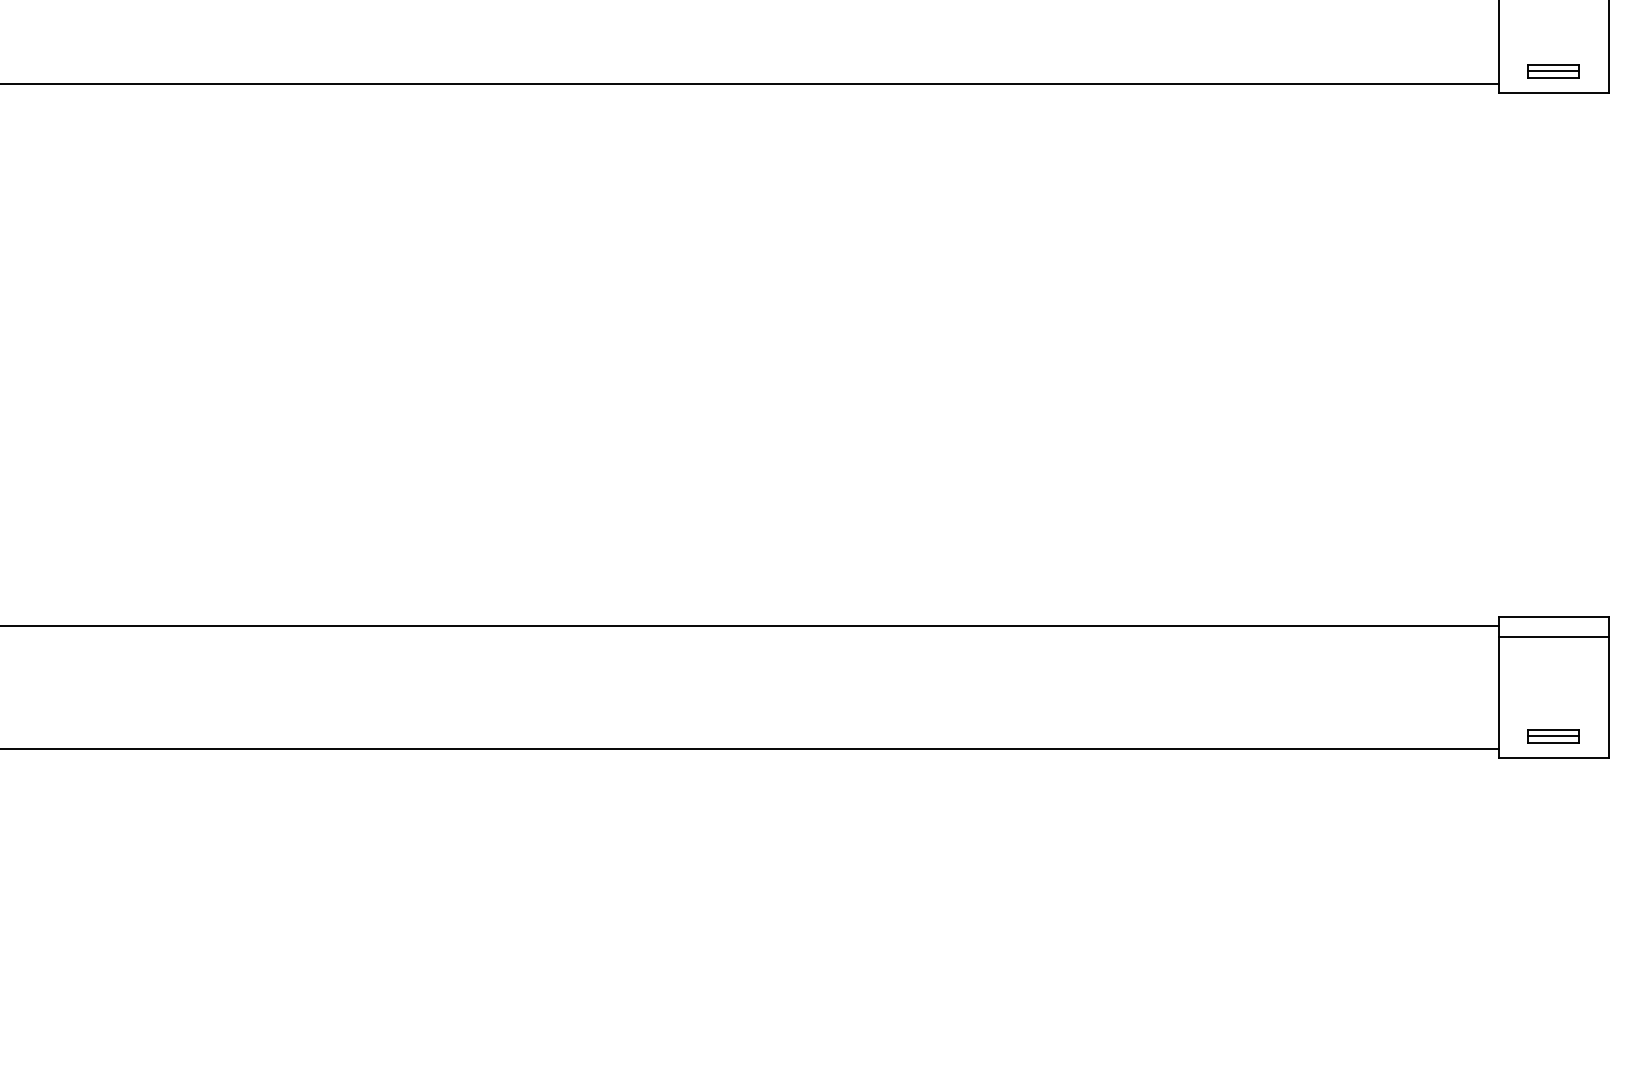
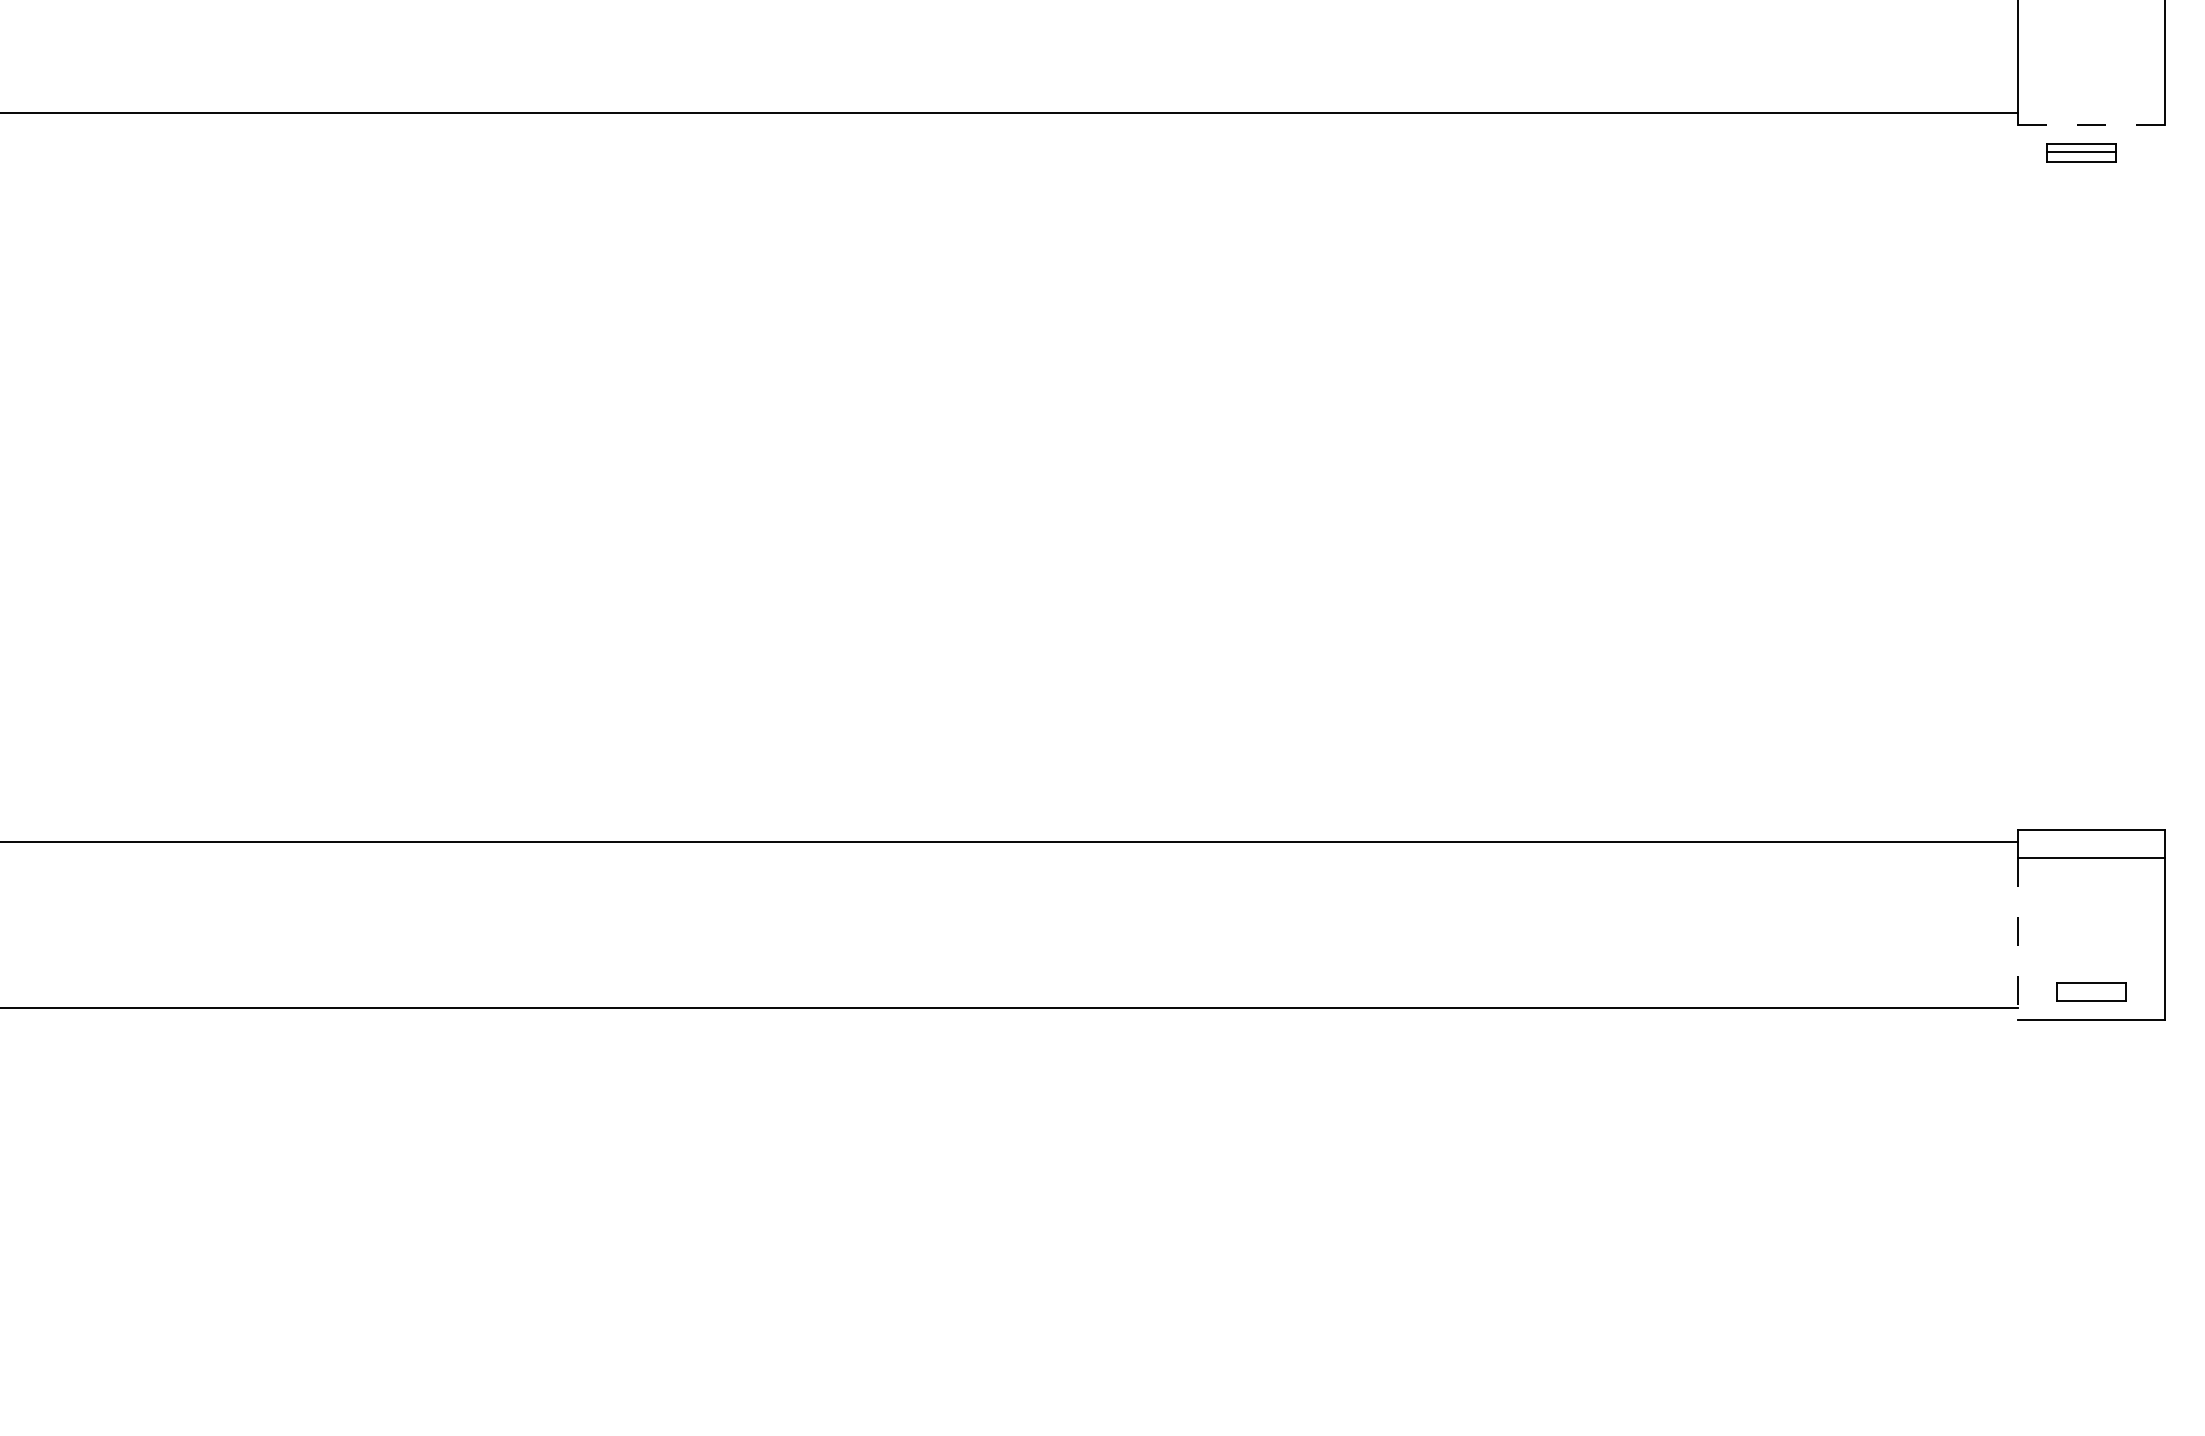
part: (1553, 70) -> (2081, 152), moved
line: (1553, 92) -> (2091, 124), solid -> dashed
line: (1498, 698) -> (2017, 939), solid -> dashed
line: (1553, 735) -> (2090, 989), removed

